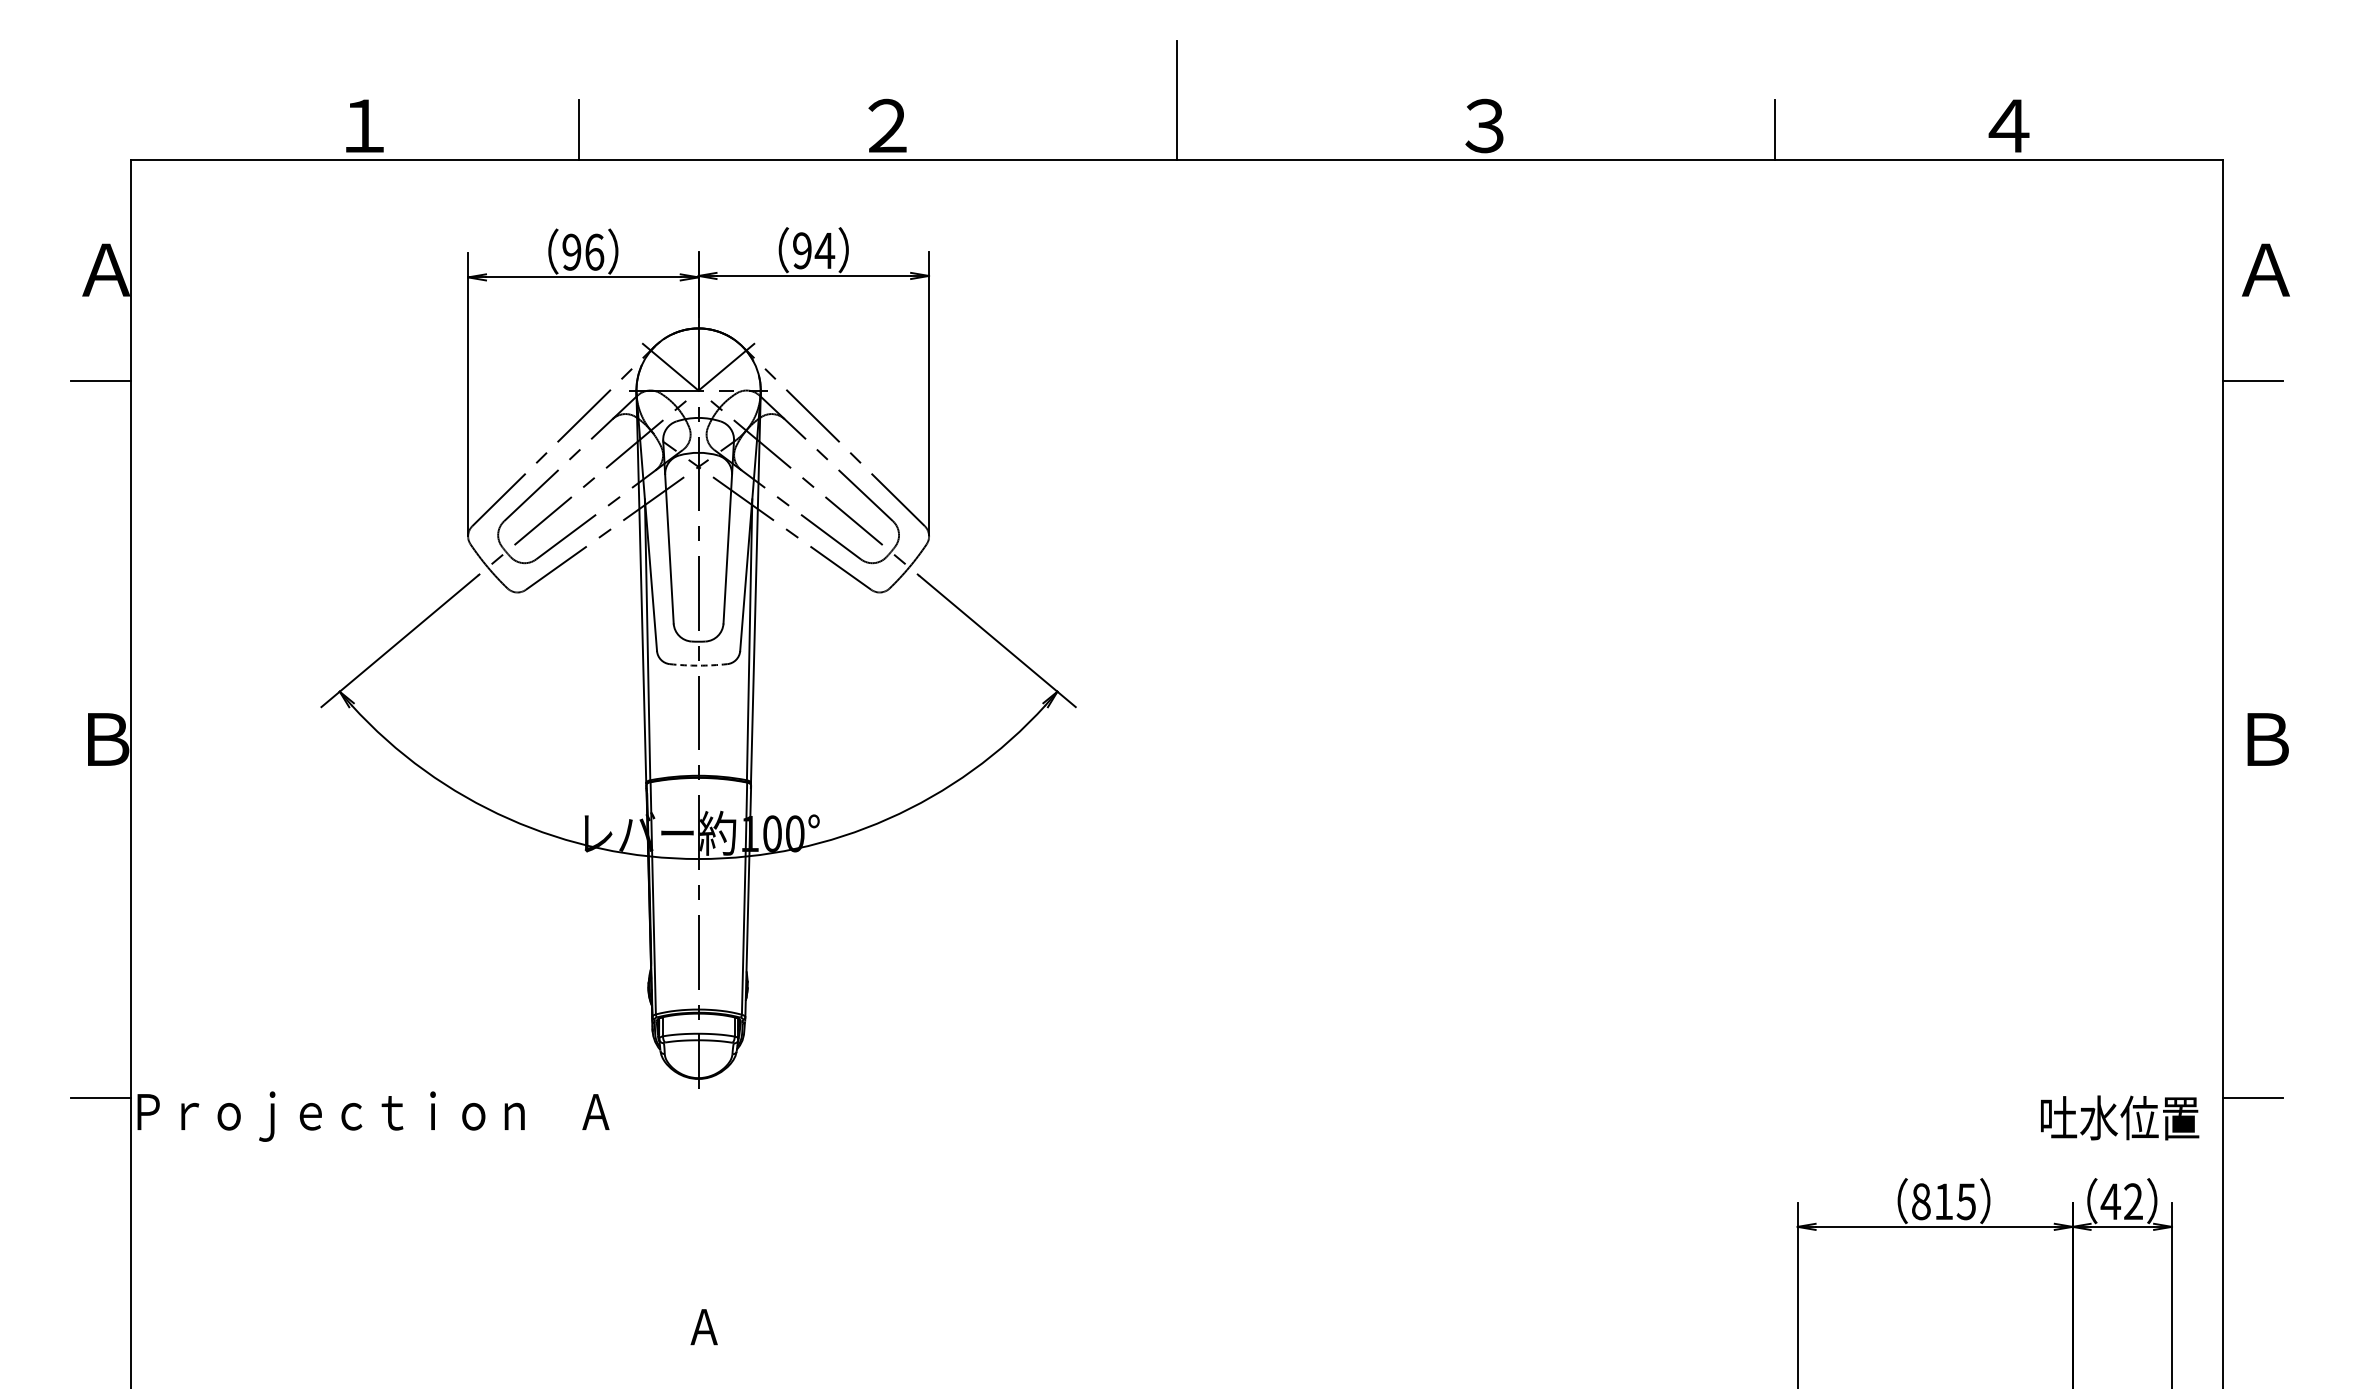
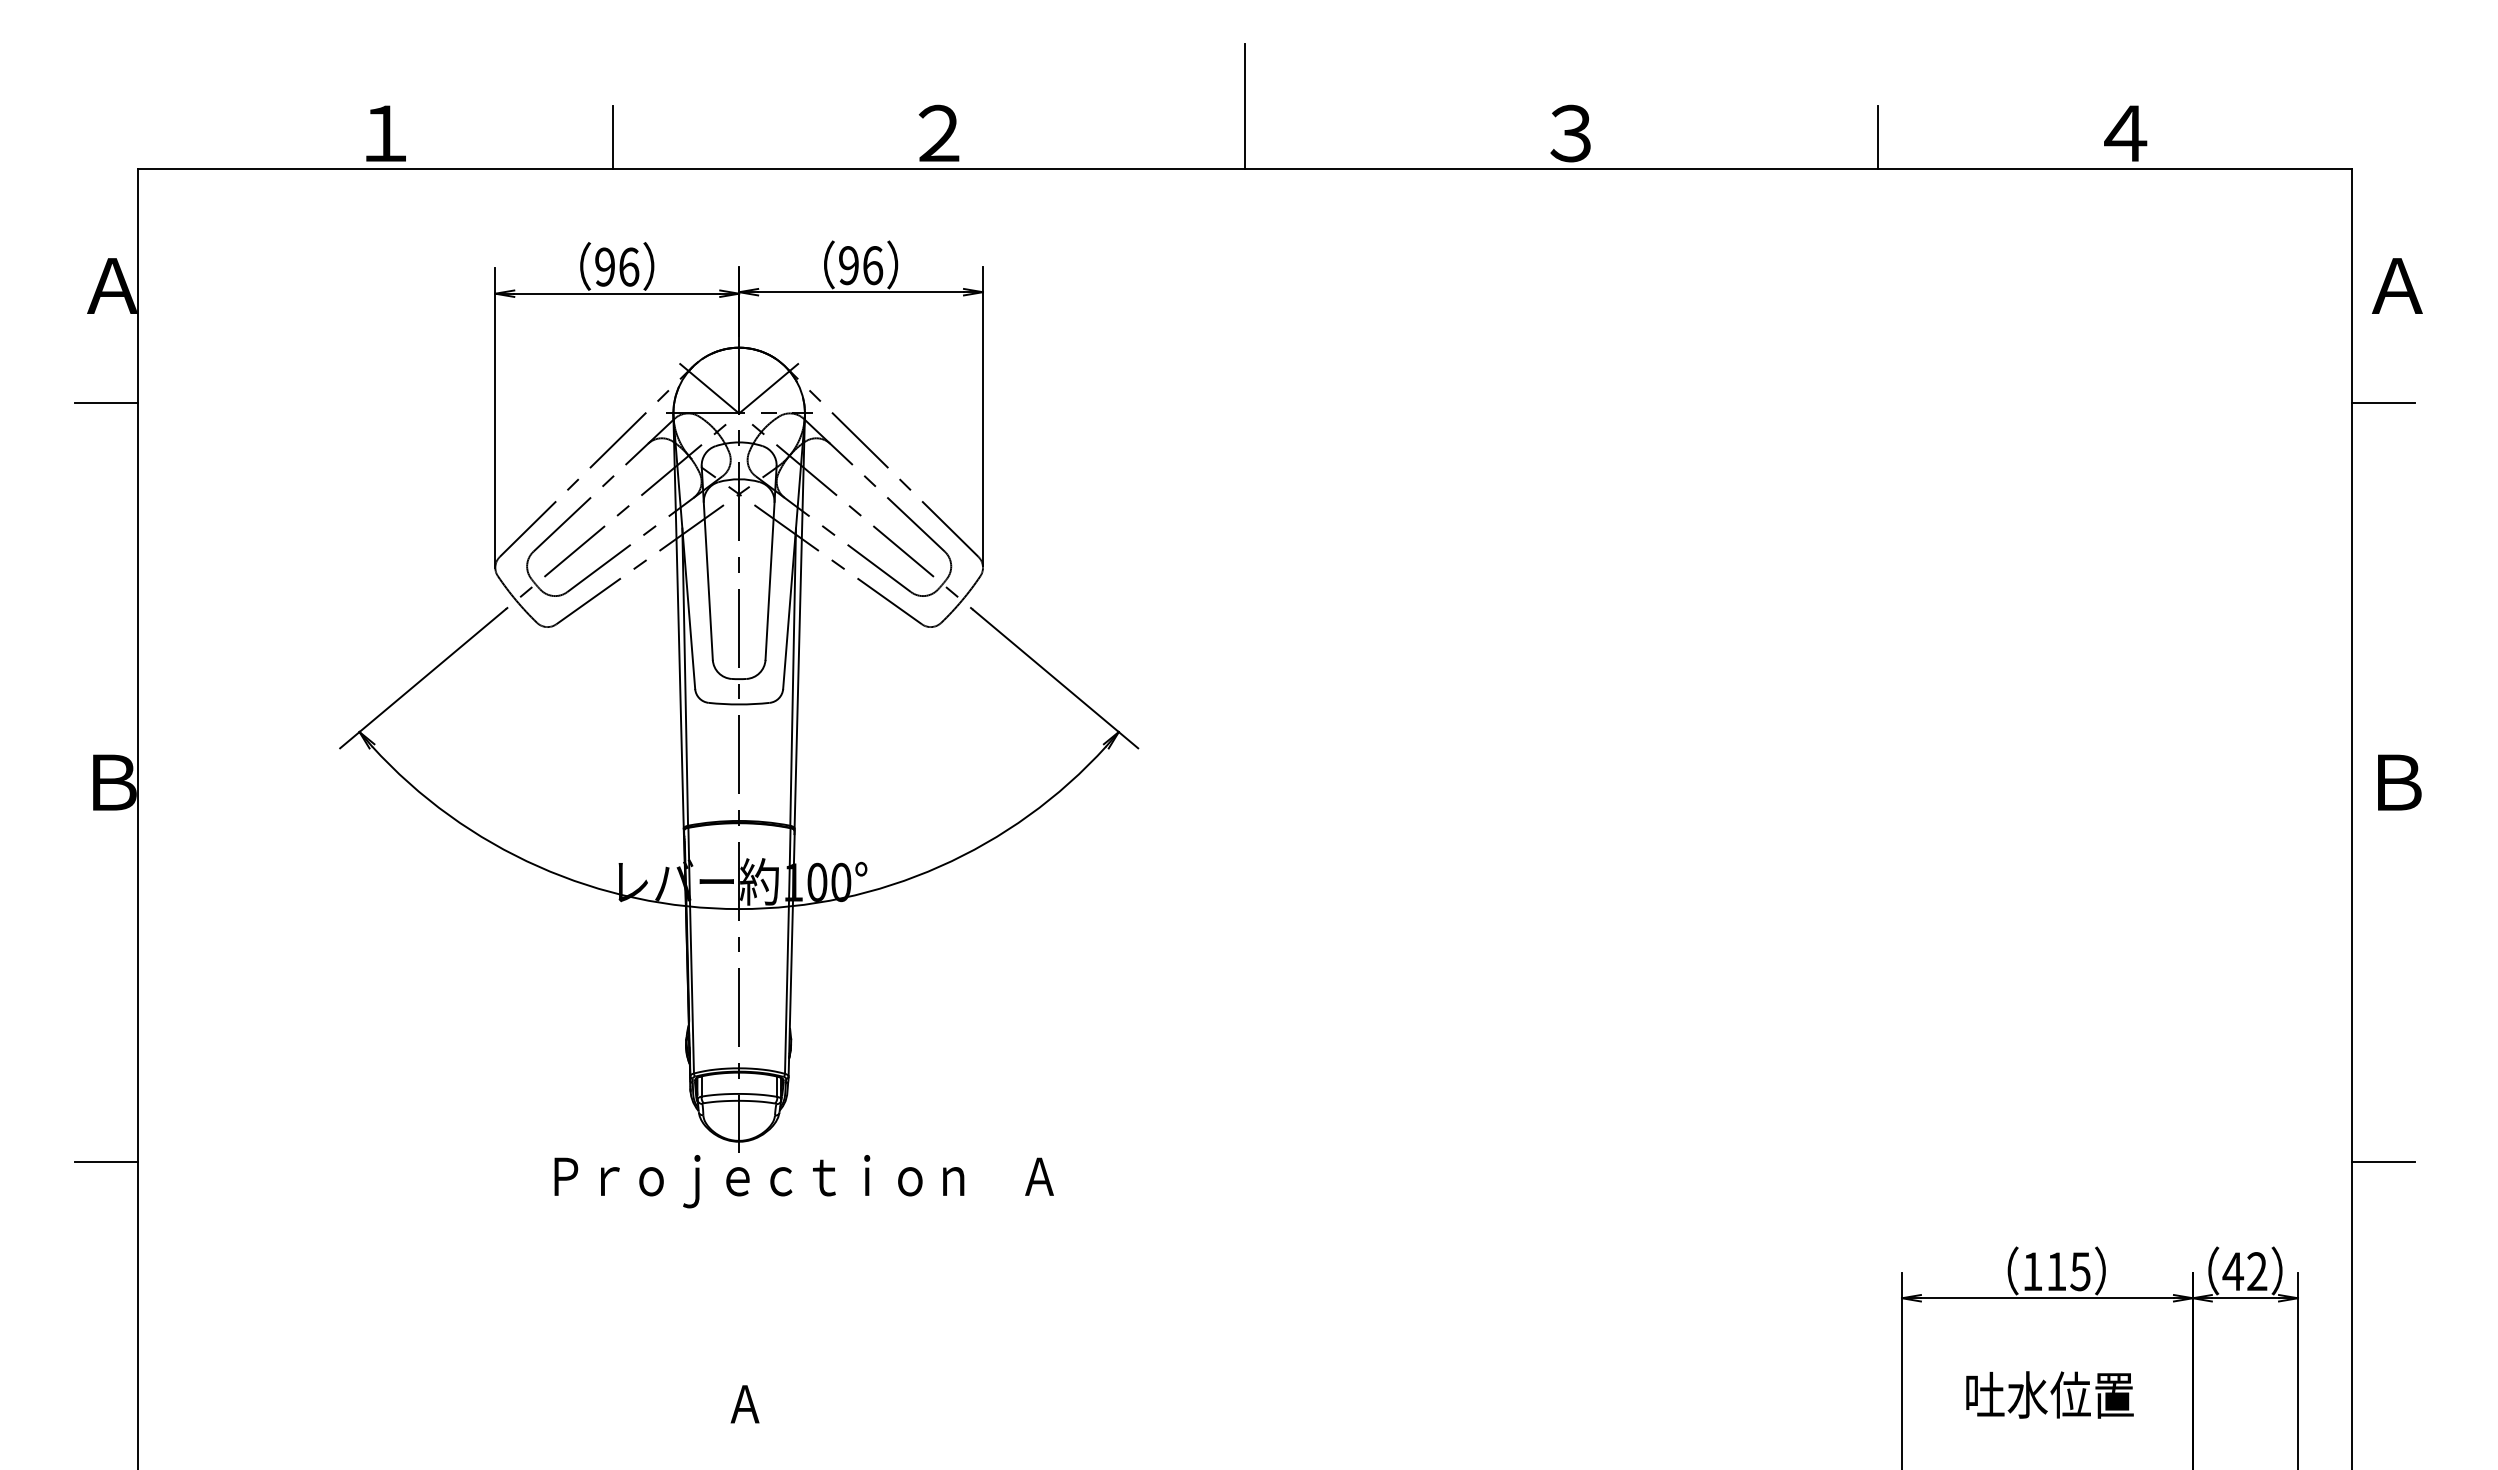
text: (824, 250) -> (872, 265), 94 -> 96
arc: (698, 665) -> (739, 704), dashed -> solid
text: (372, 1116) -> (803, 1181), moved
text: (2119, 1117) -> (2049, 1394), moved
text: (1921, 1201) -> (2032, 1271), 815 -> 115

